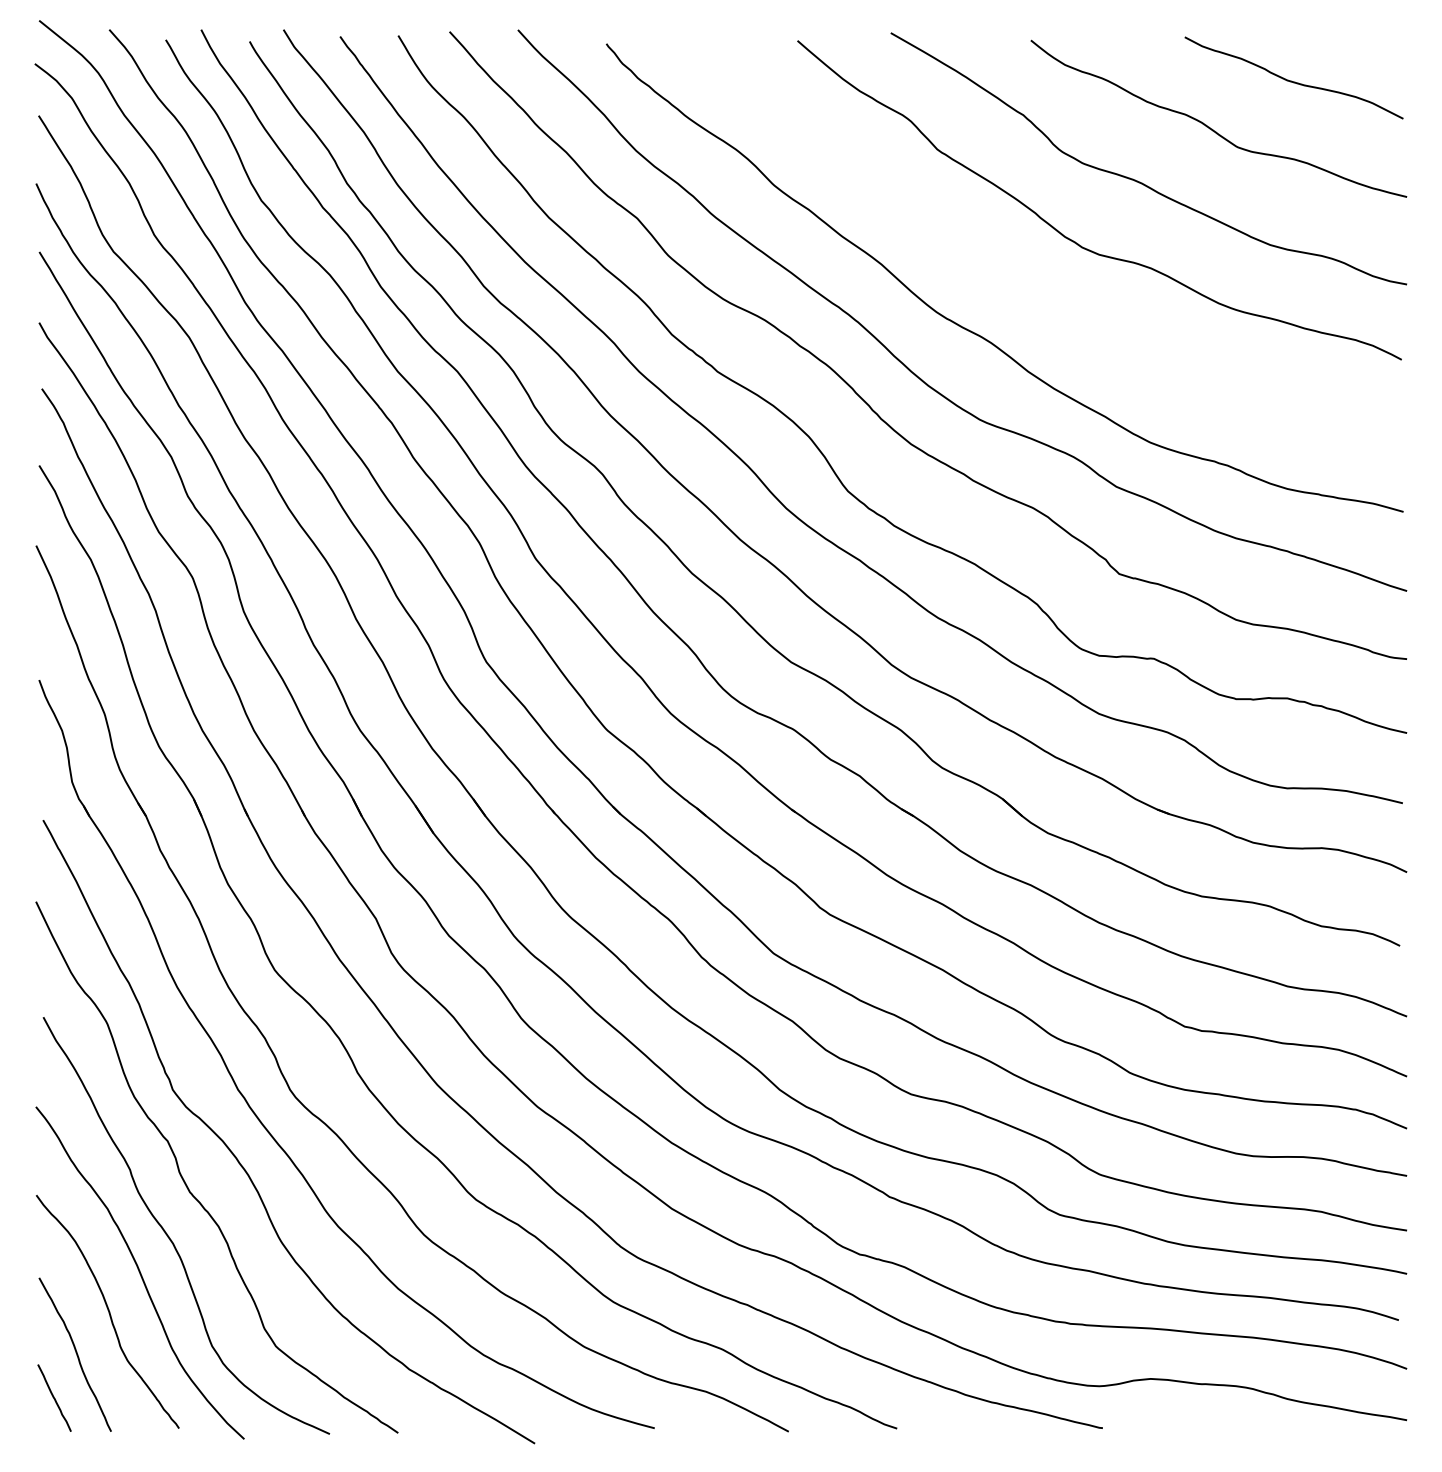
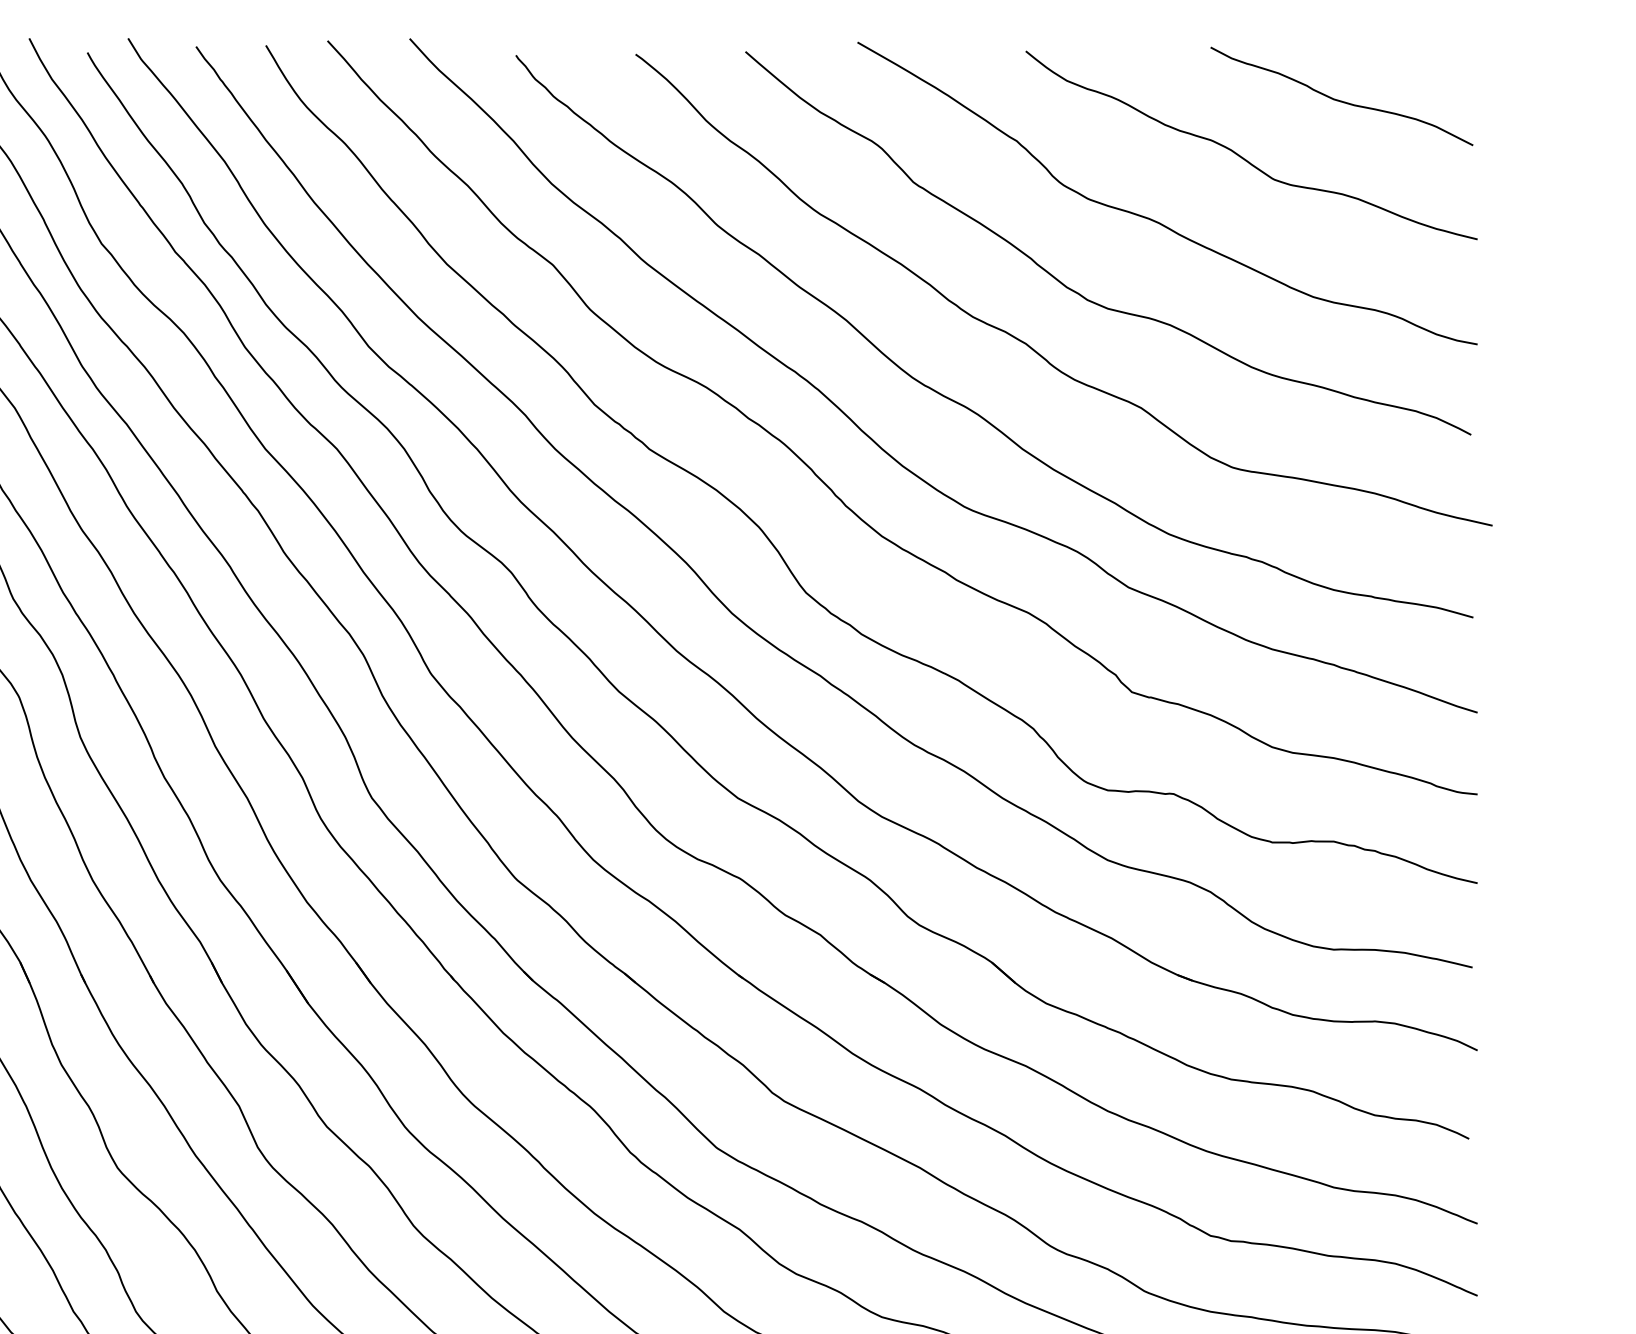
curve: (1032, 283) -> (1027, 343), added

